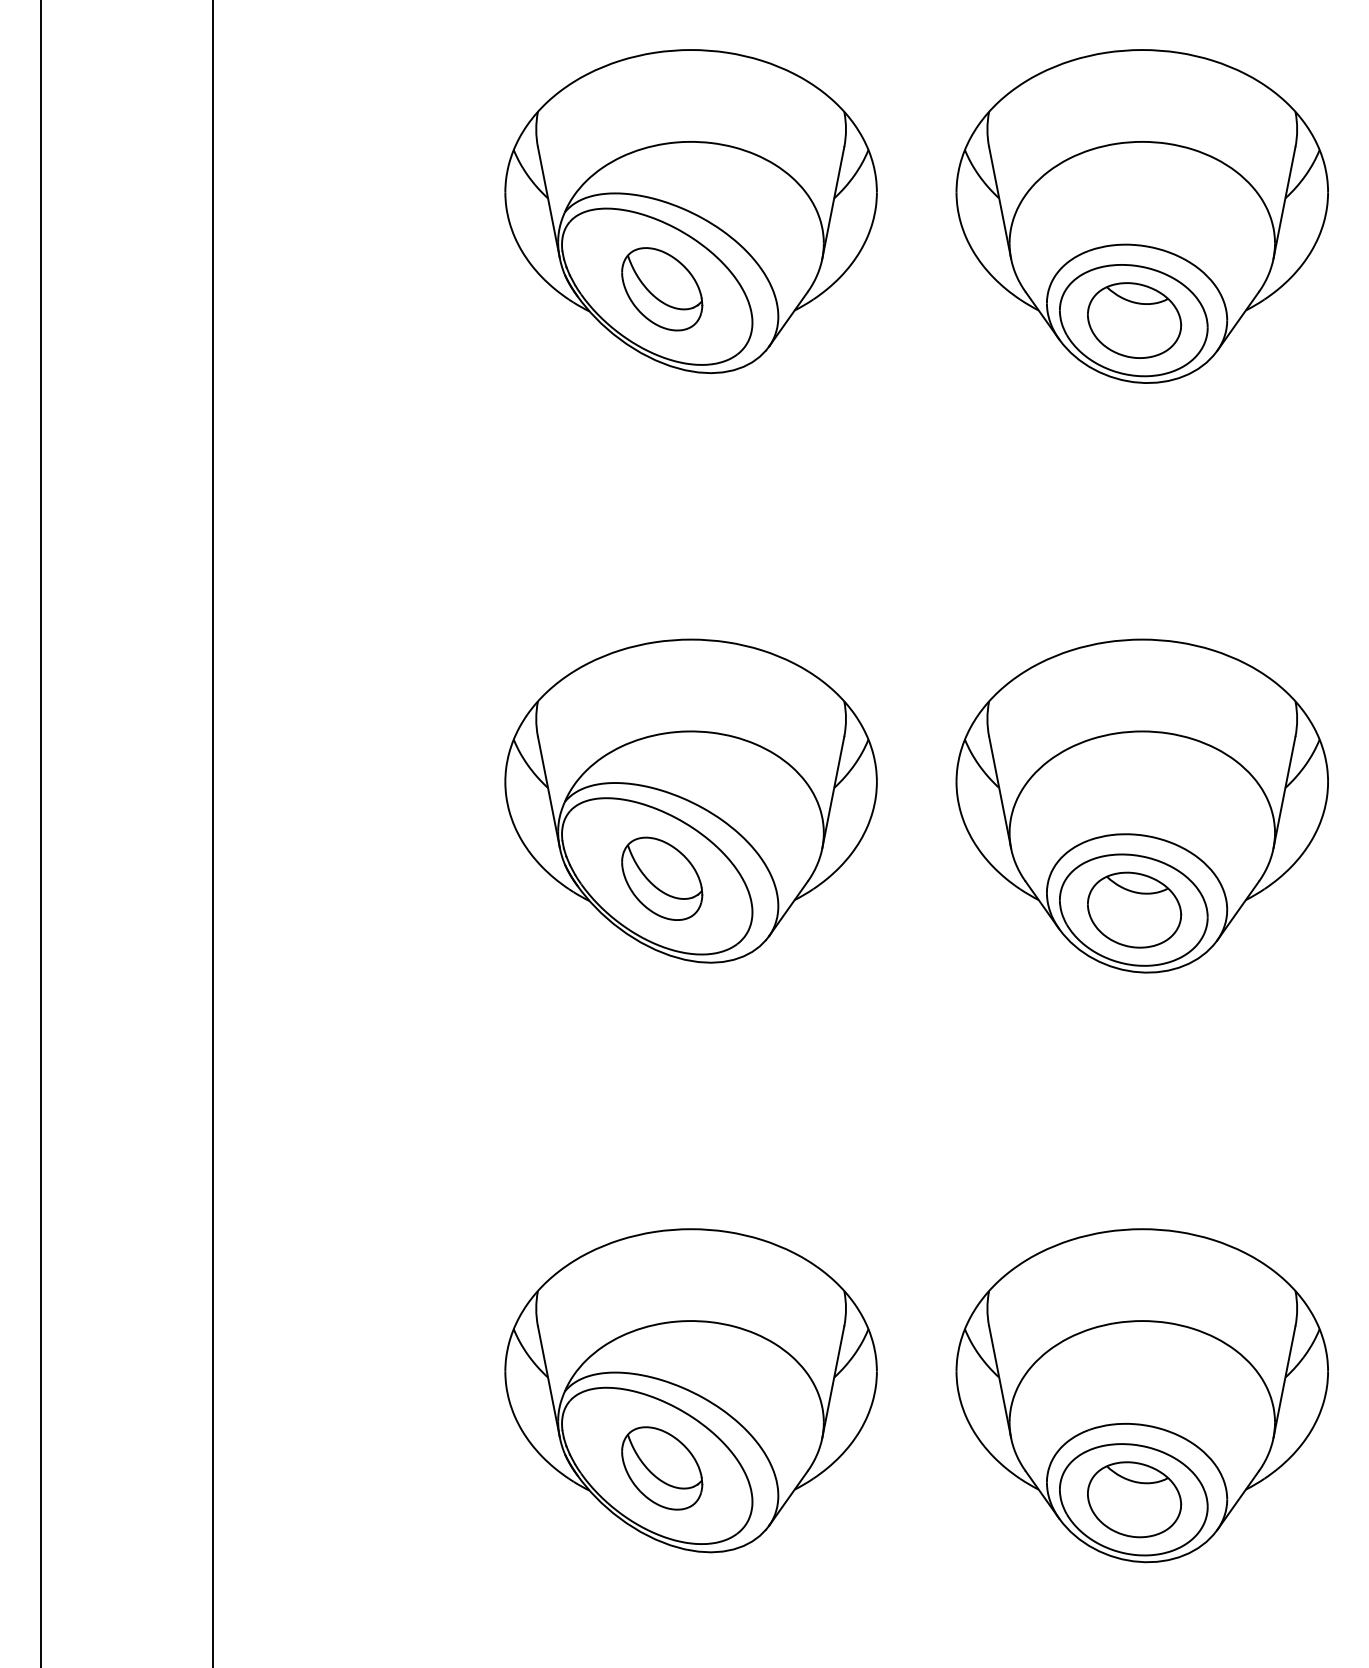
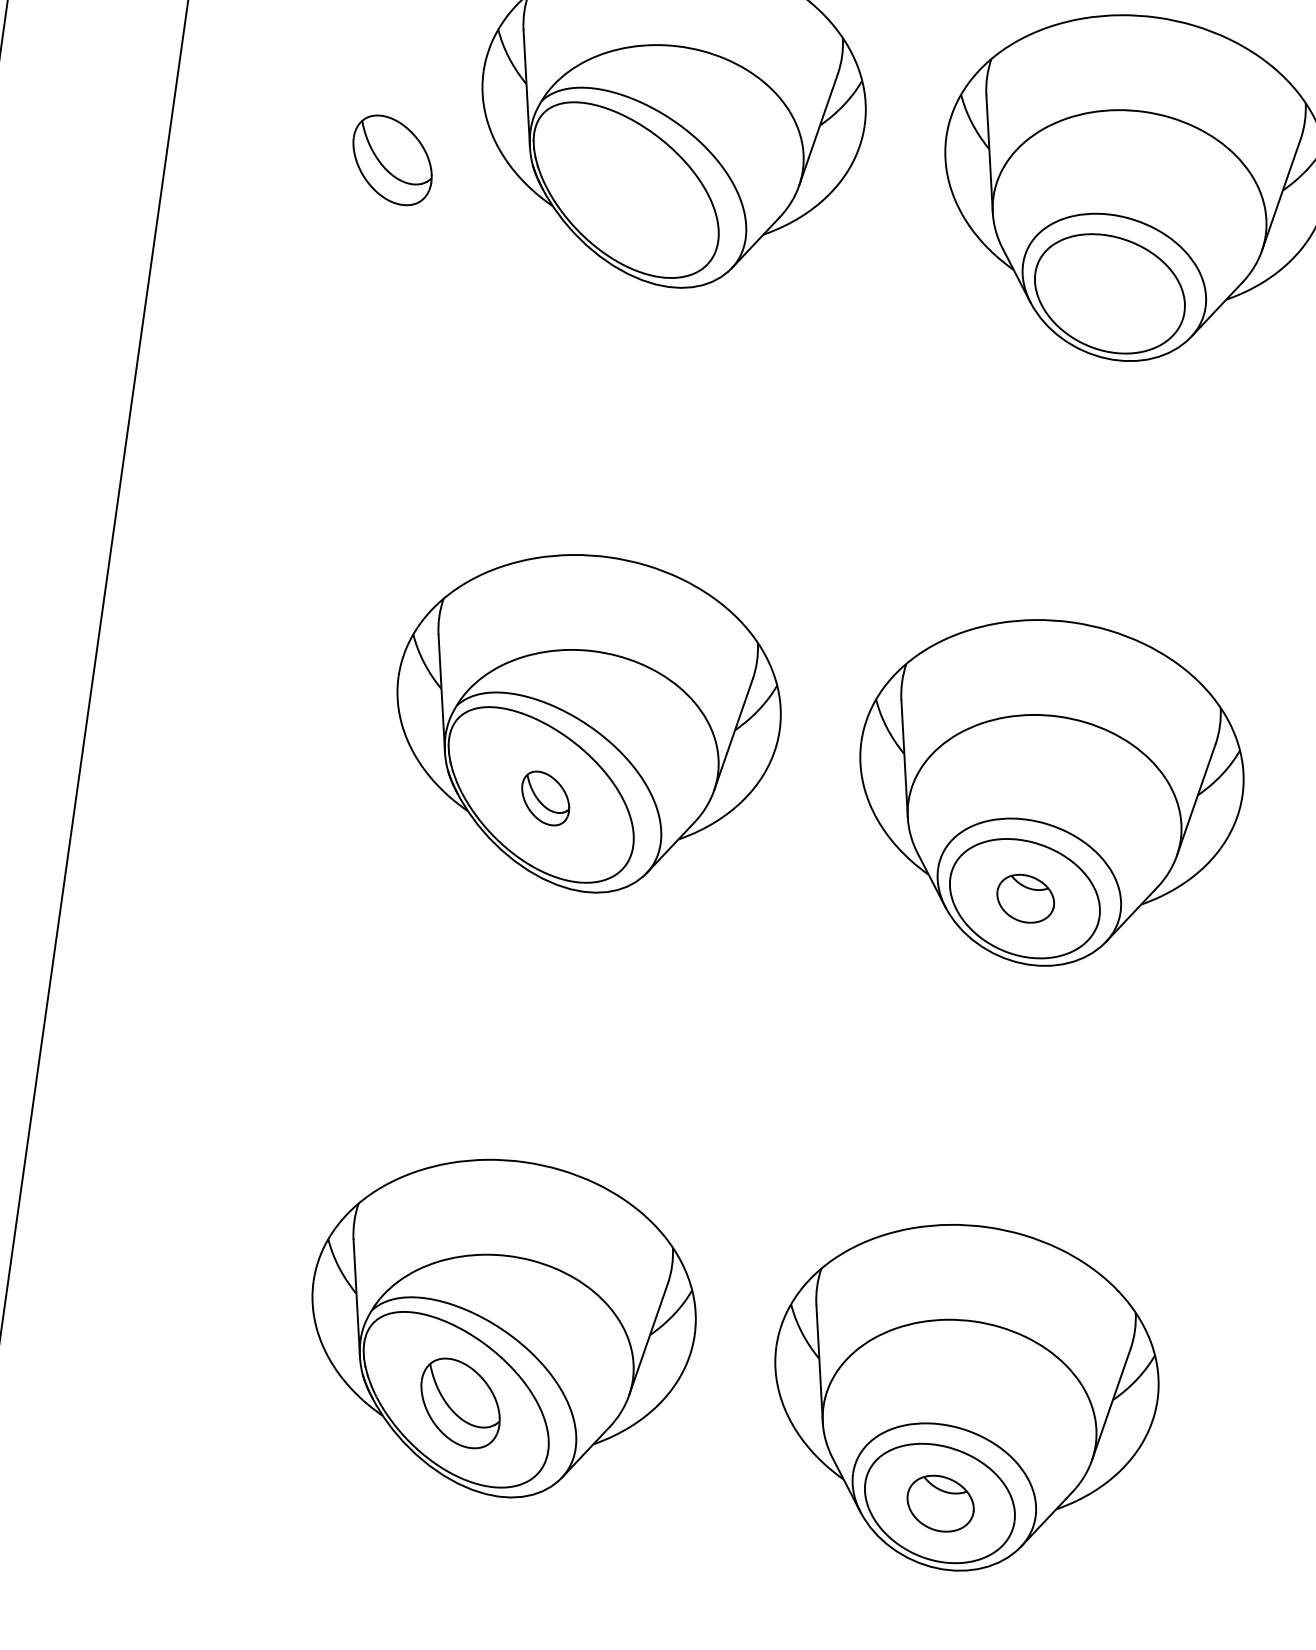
part: (662, 289) -> (392, 160), moved
part: (1134, 320) -> (1110, 294), removed
part: (662, 878) -> (545, 798), size x0.6
part: (1134, 909) -> (1025, 898), size x0.6
part: (1134, 1499) -> (940, 1503), size x0.7

